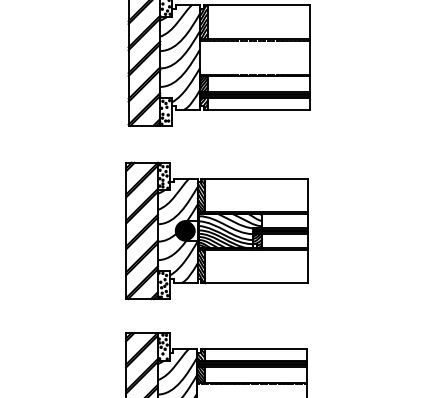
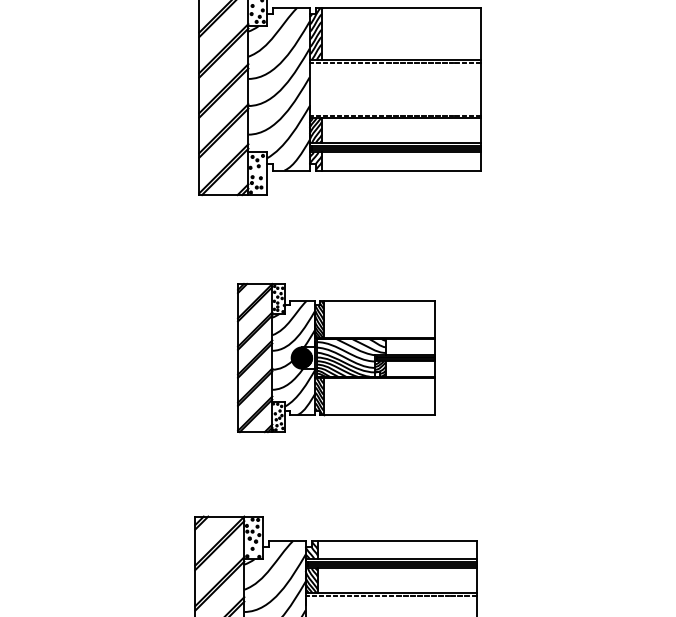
part: (216, 230) -> (335, 357), size x0.7

